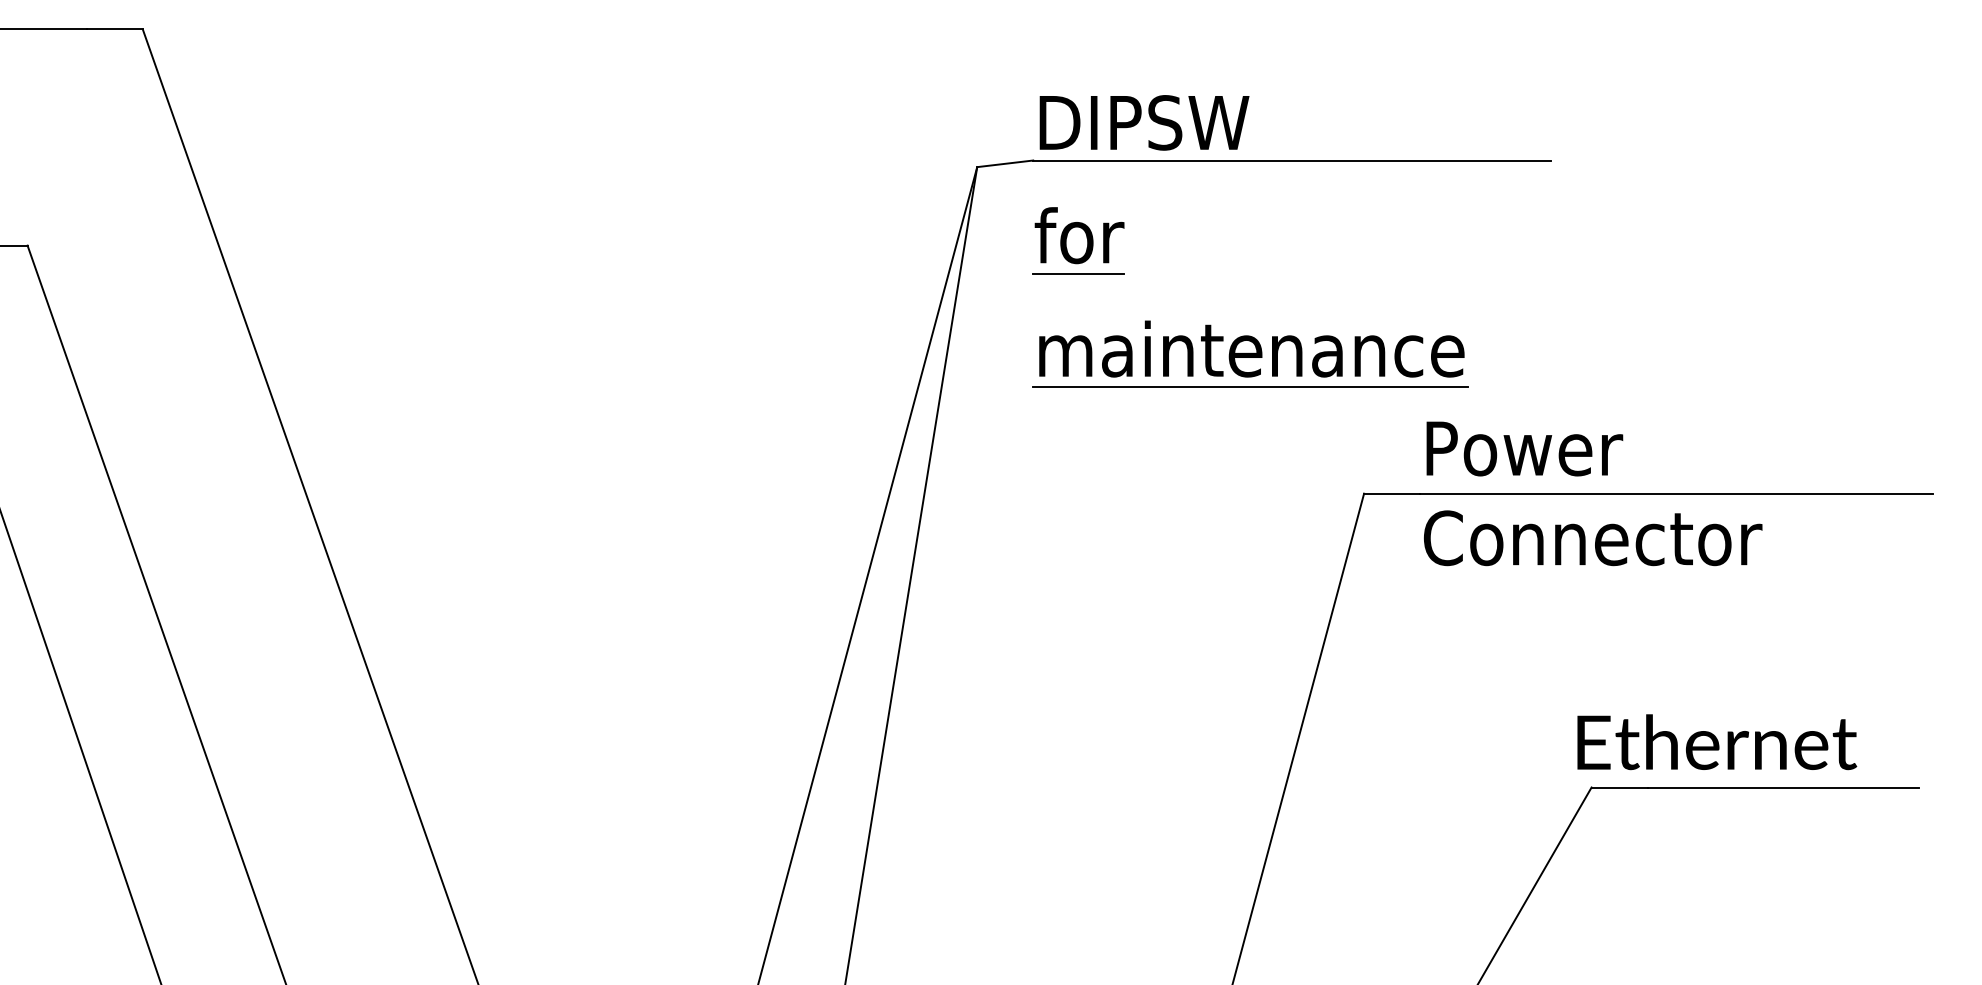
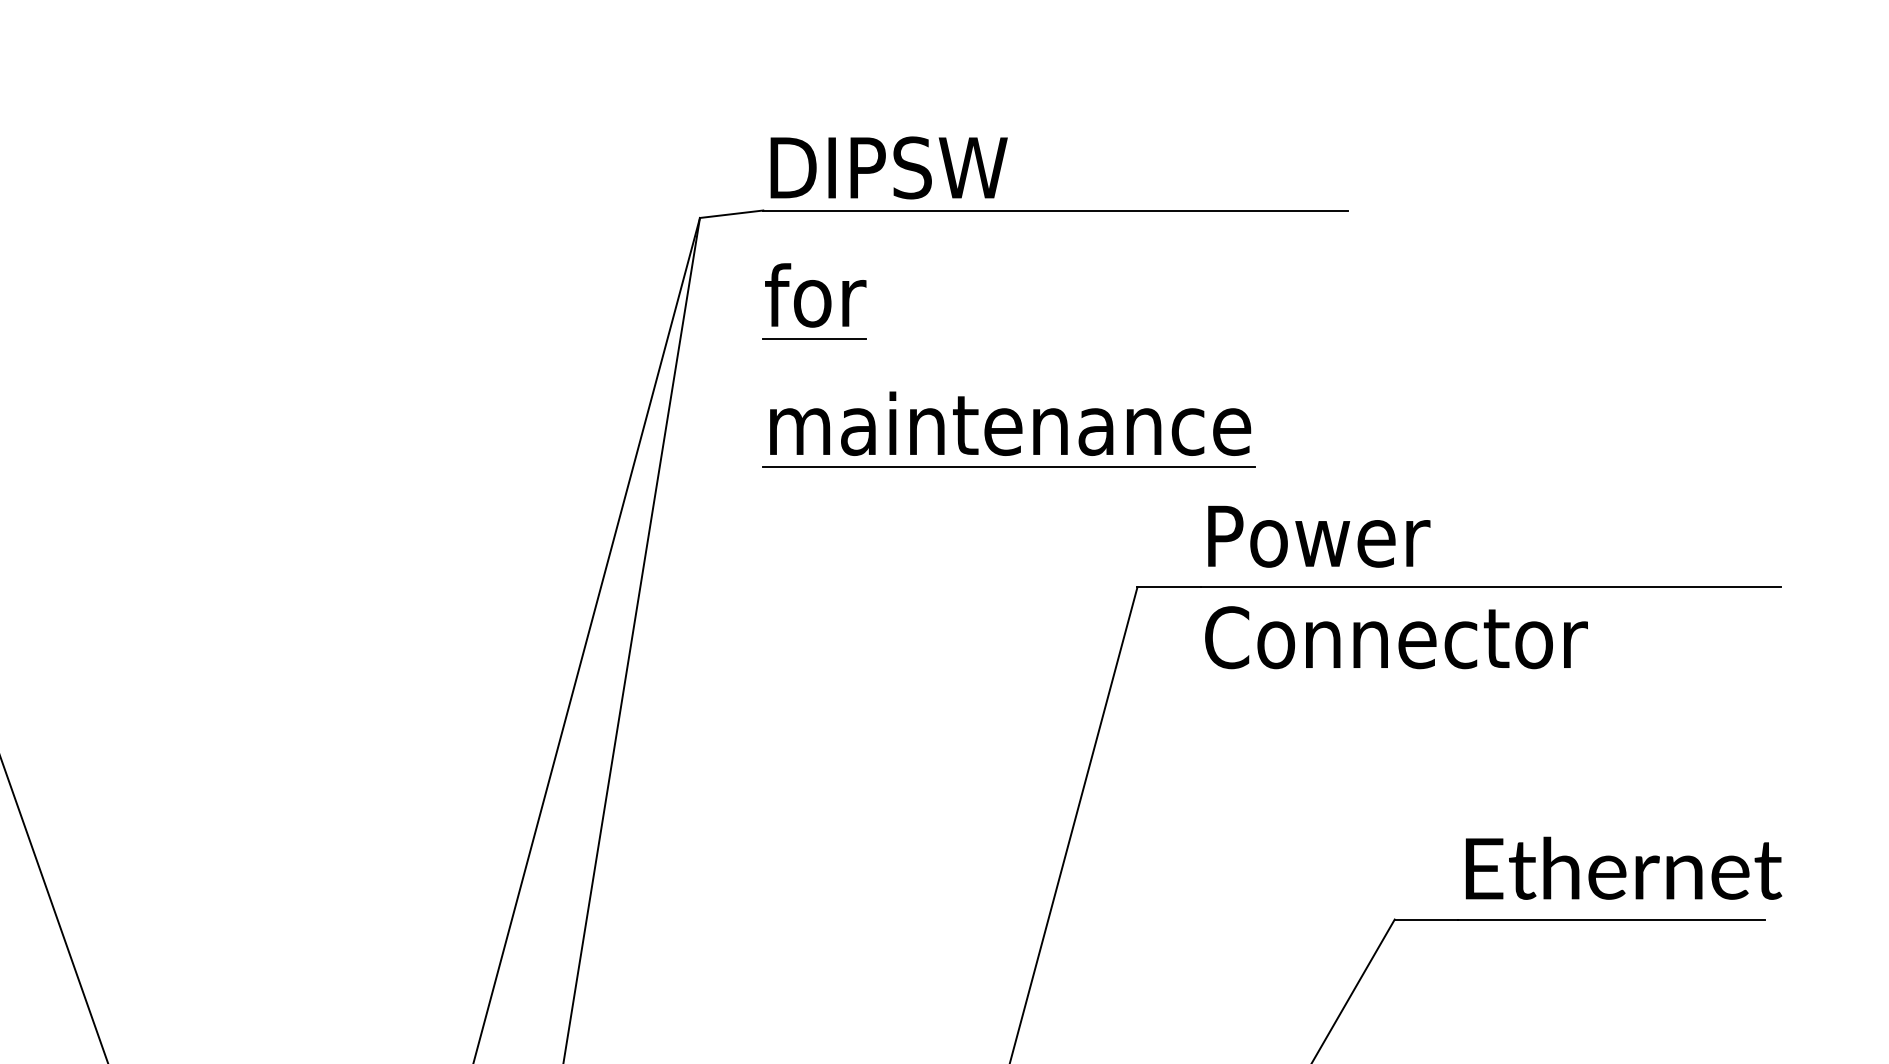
text: (1717, 742) -> (1624, 868), moved

